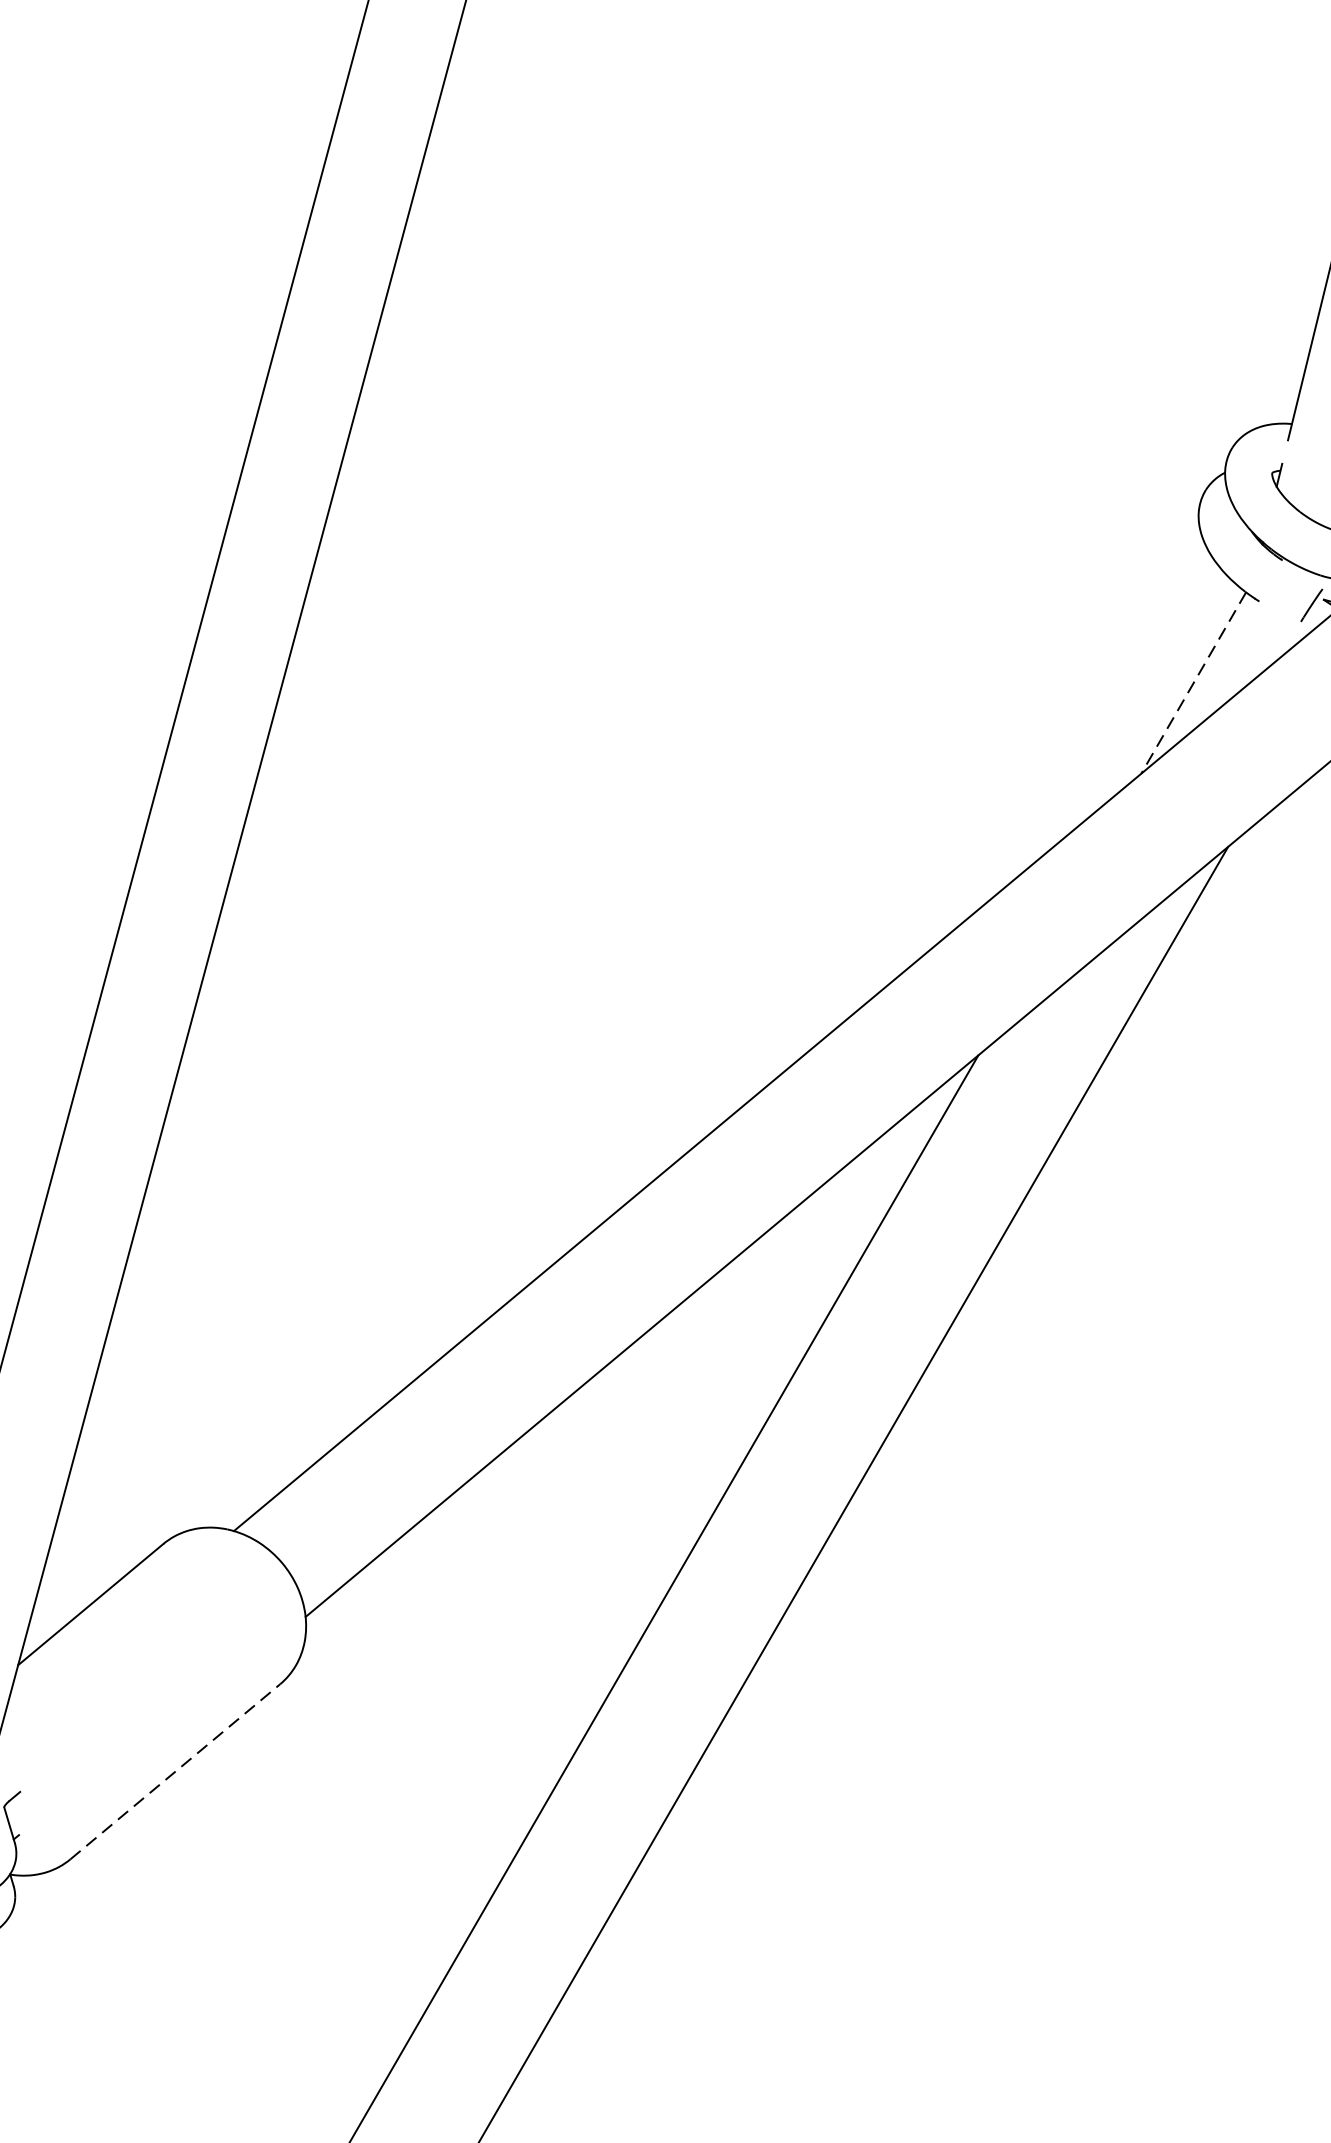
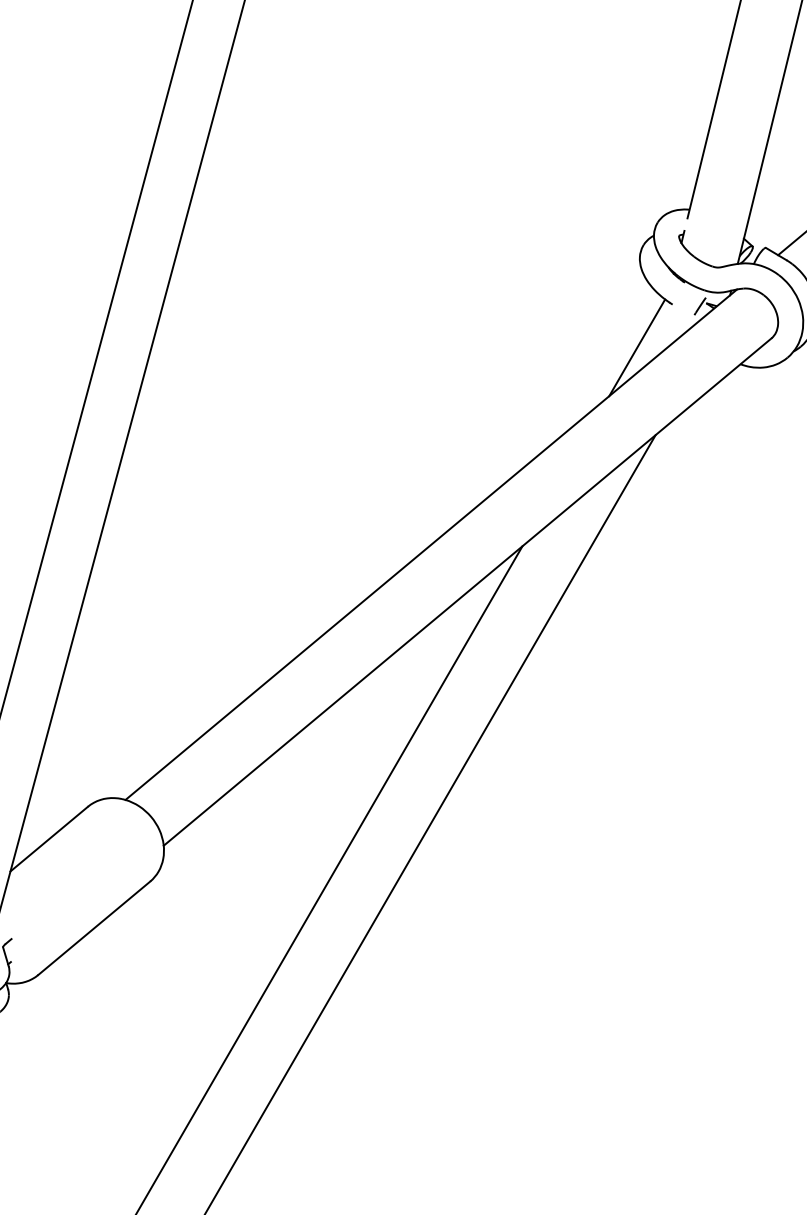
line: (1194, 682) -> (637, 347), dashed -> solid
line: (175, 1772) -> (94, 928), dashed -> solid

